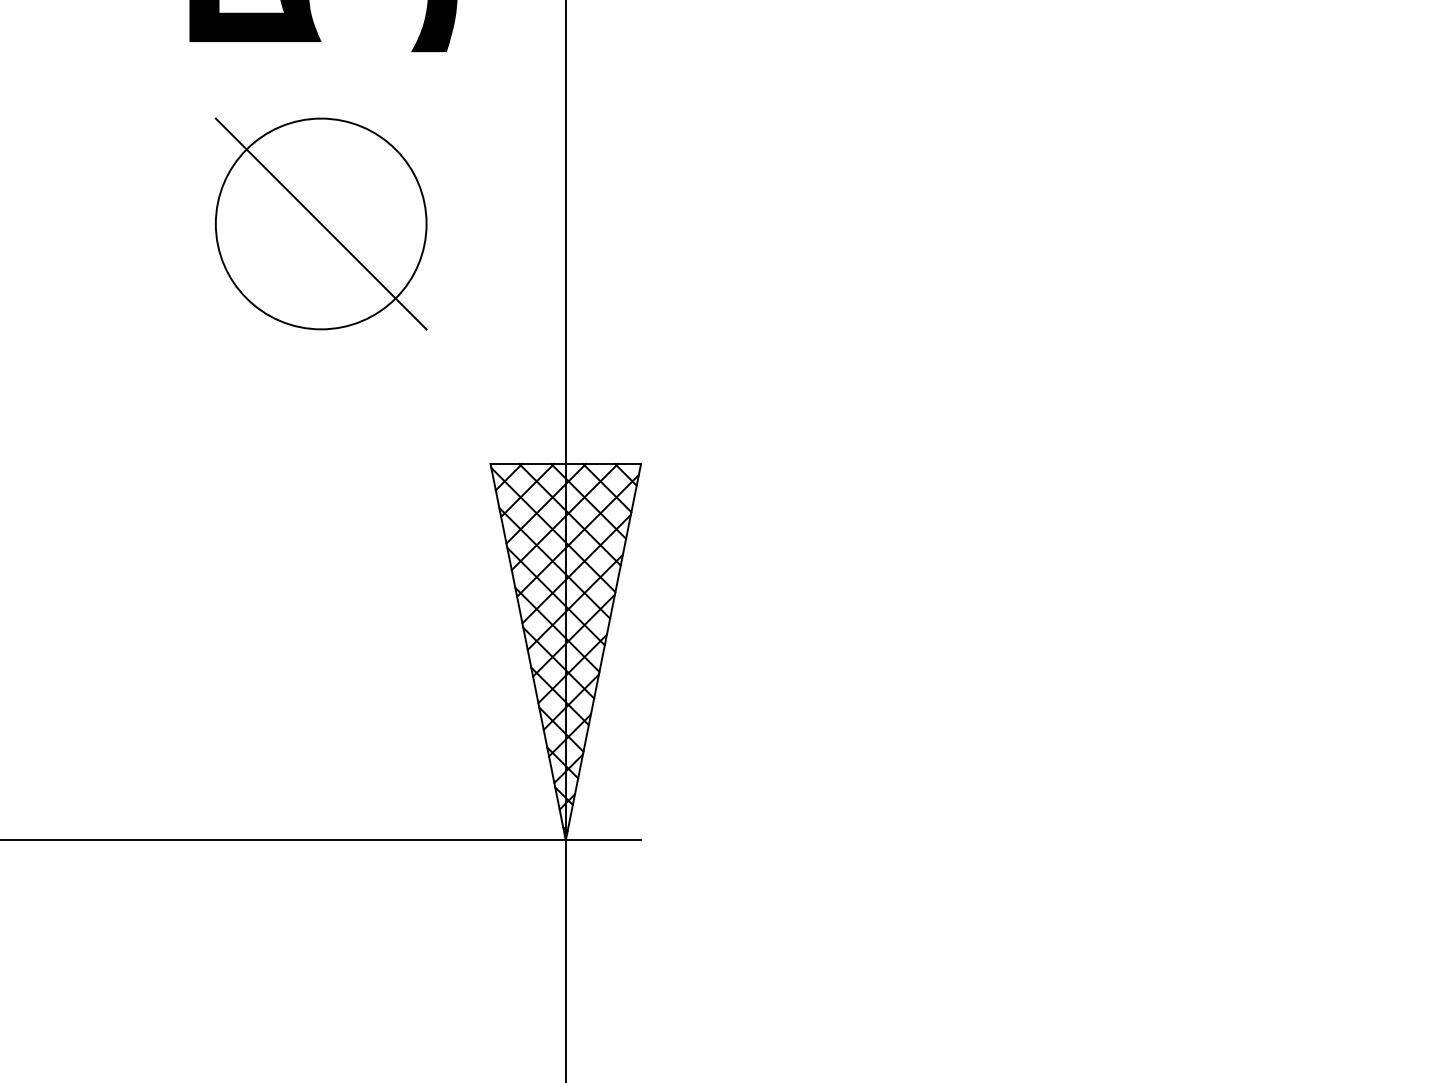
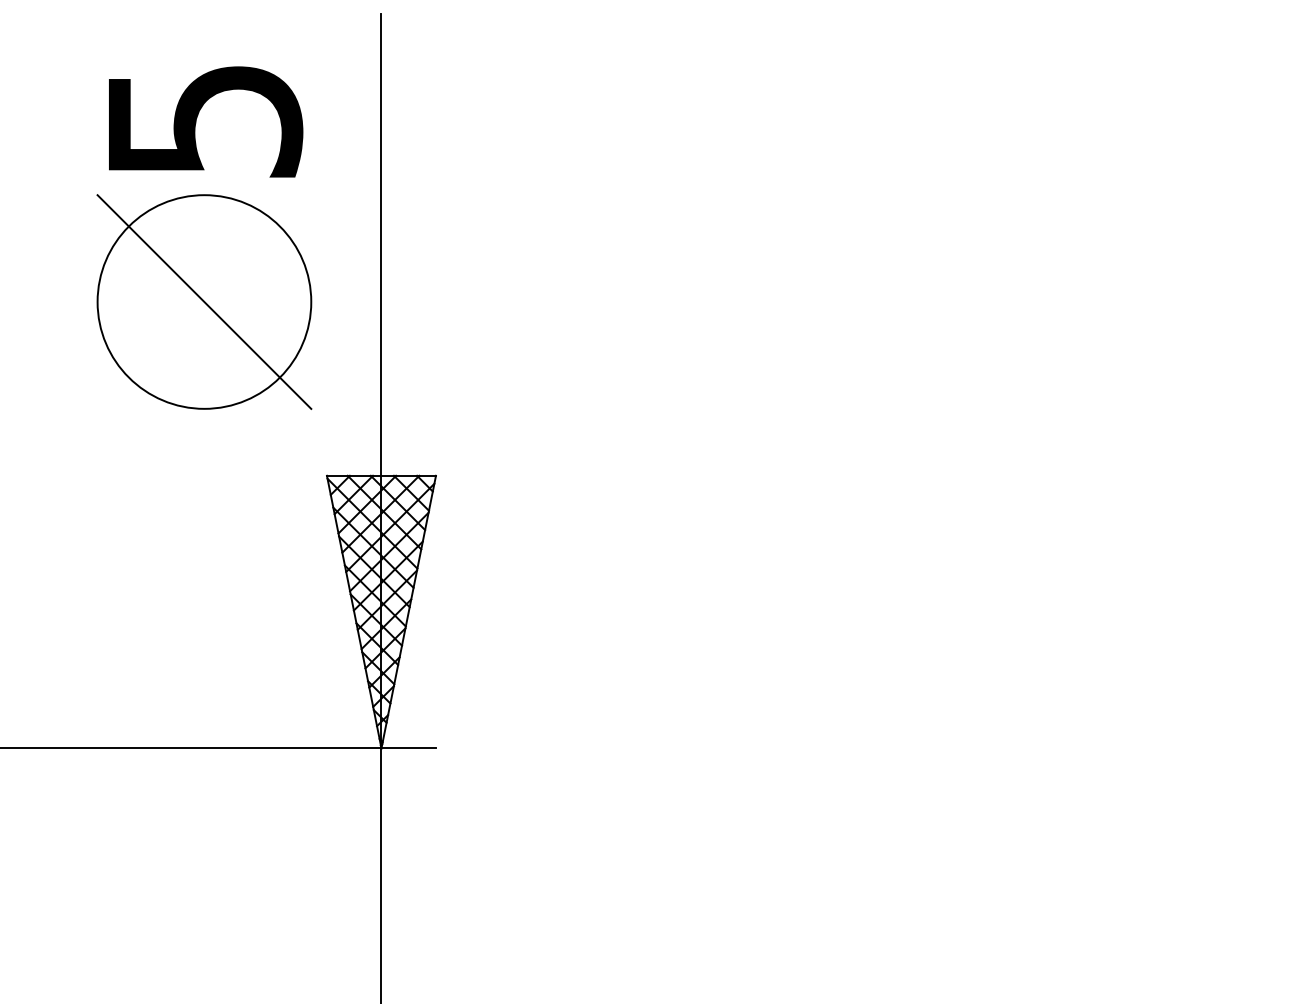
part: (320, 223) -> (203, 301), size x1.4

